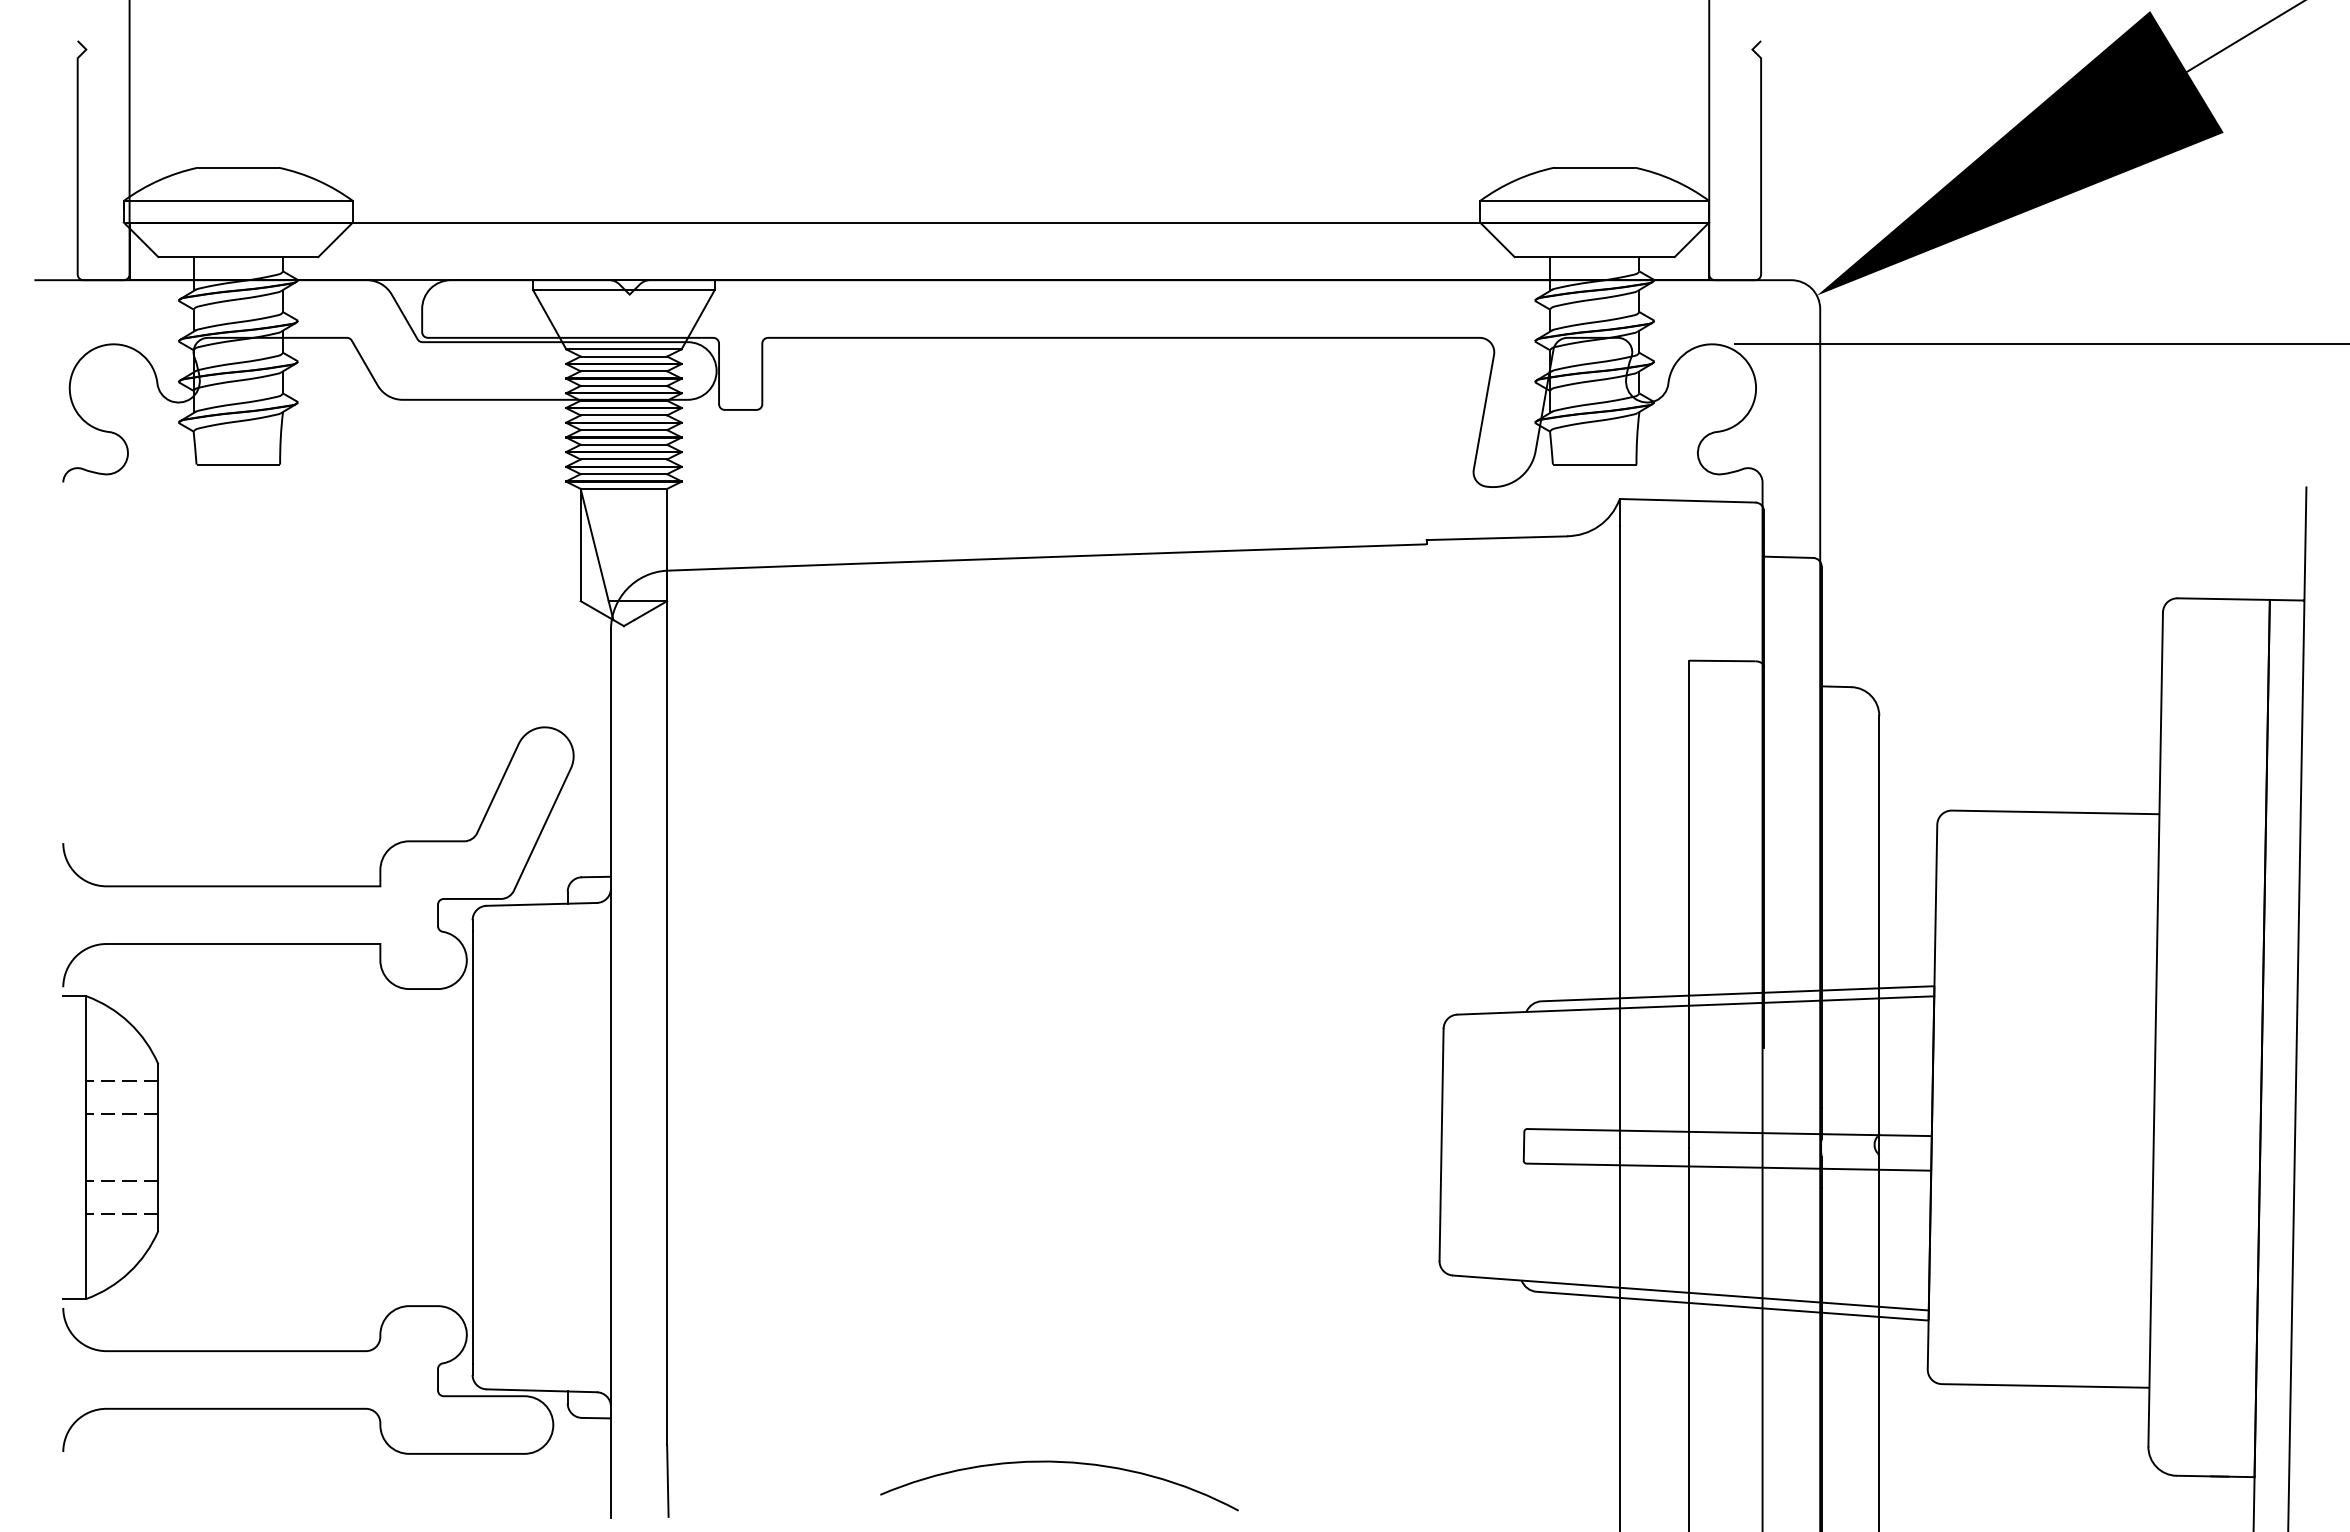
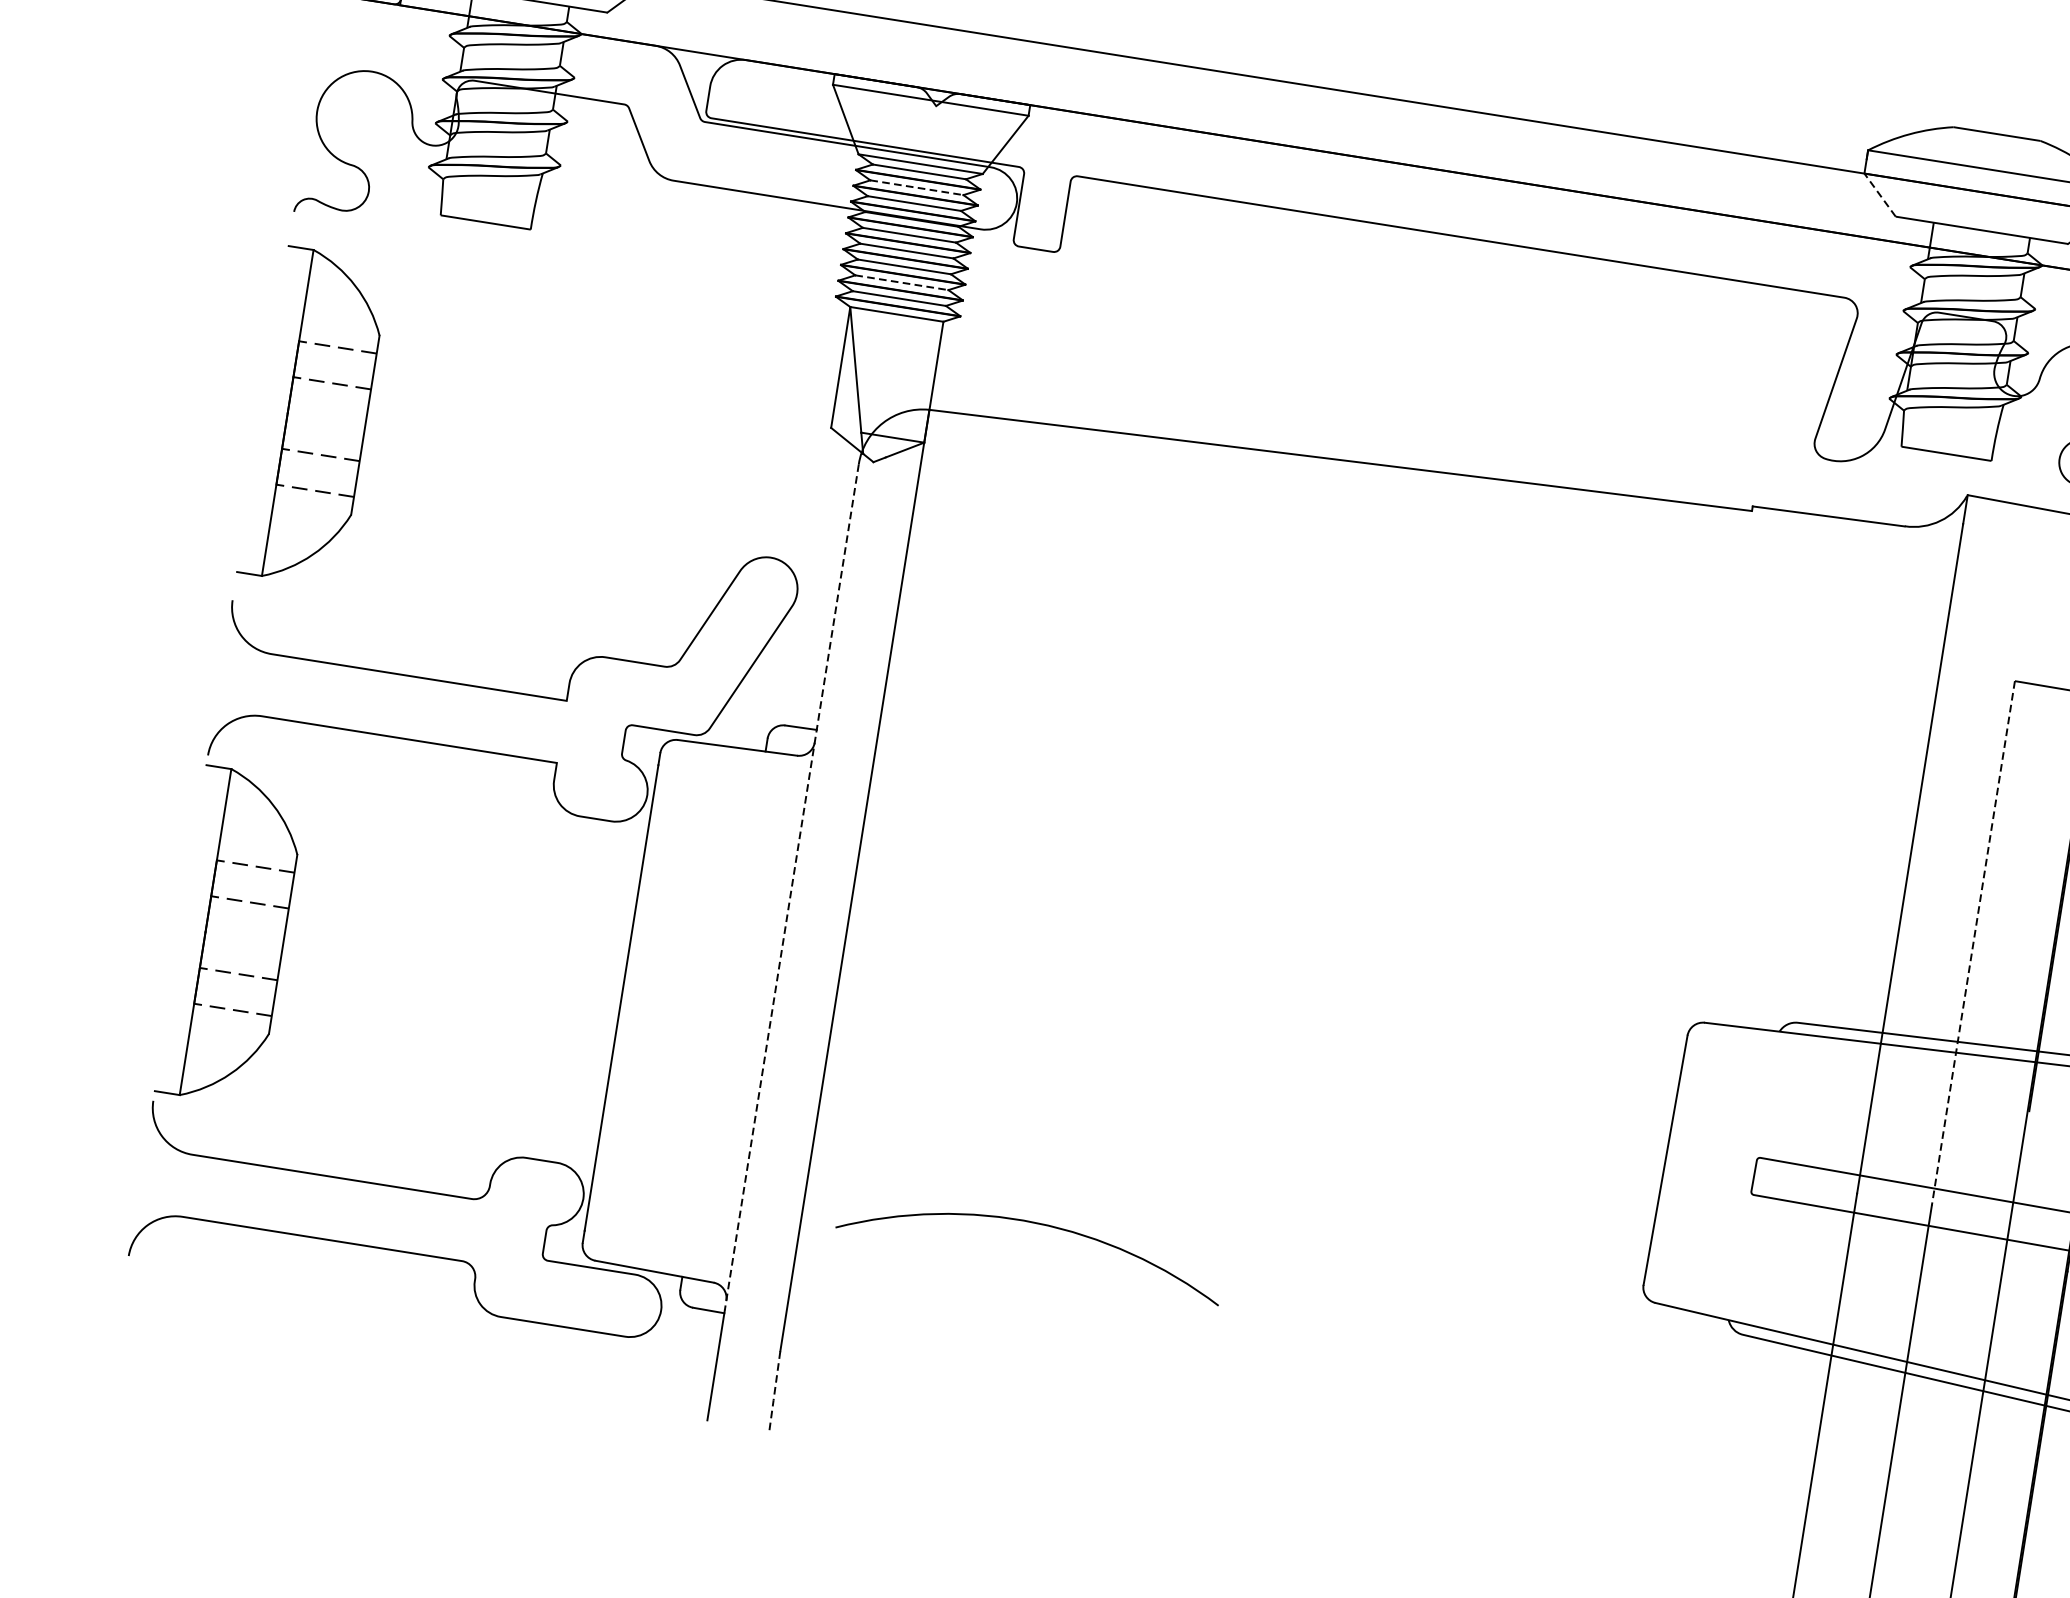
line: (1497, 239) -> (1880, 194), solid -> dashed
line: (624, 371) -> (917, 188), solid -> dashed
line: (624, 459) -> (902, 282), solid -> dashed
part: (110, 665) -> (313, 417), added
line: (1689, 904) -> (1973, 943), solid -> dashed
line: (610, 1022) -> (791, 886), solid -> dashed
arc: (1064, 1463) -> (1039, 1225), moved
line: (667, 1480) -> (774, 1389), solid -> dashed

